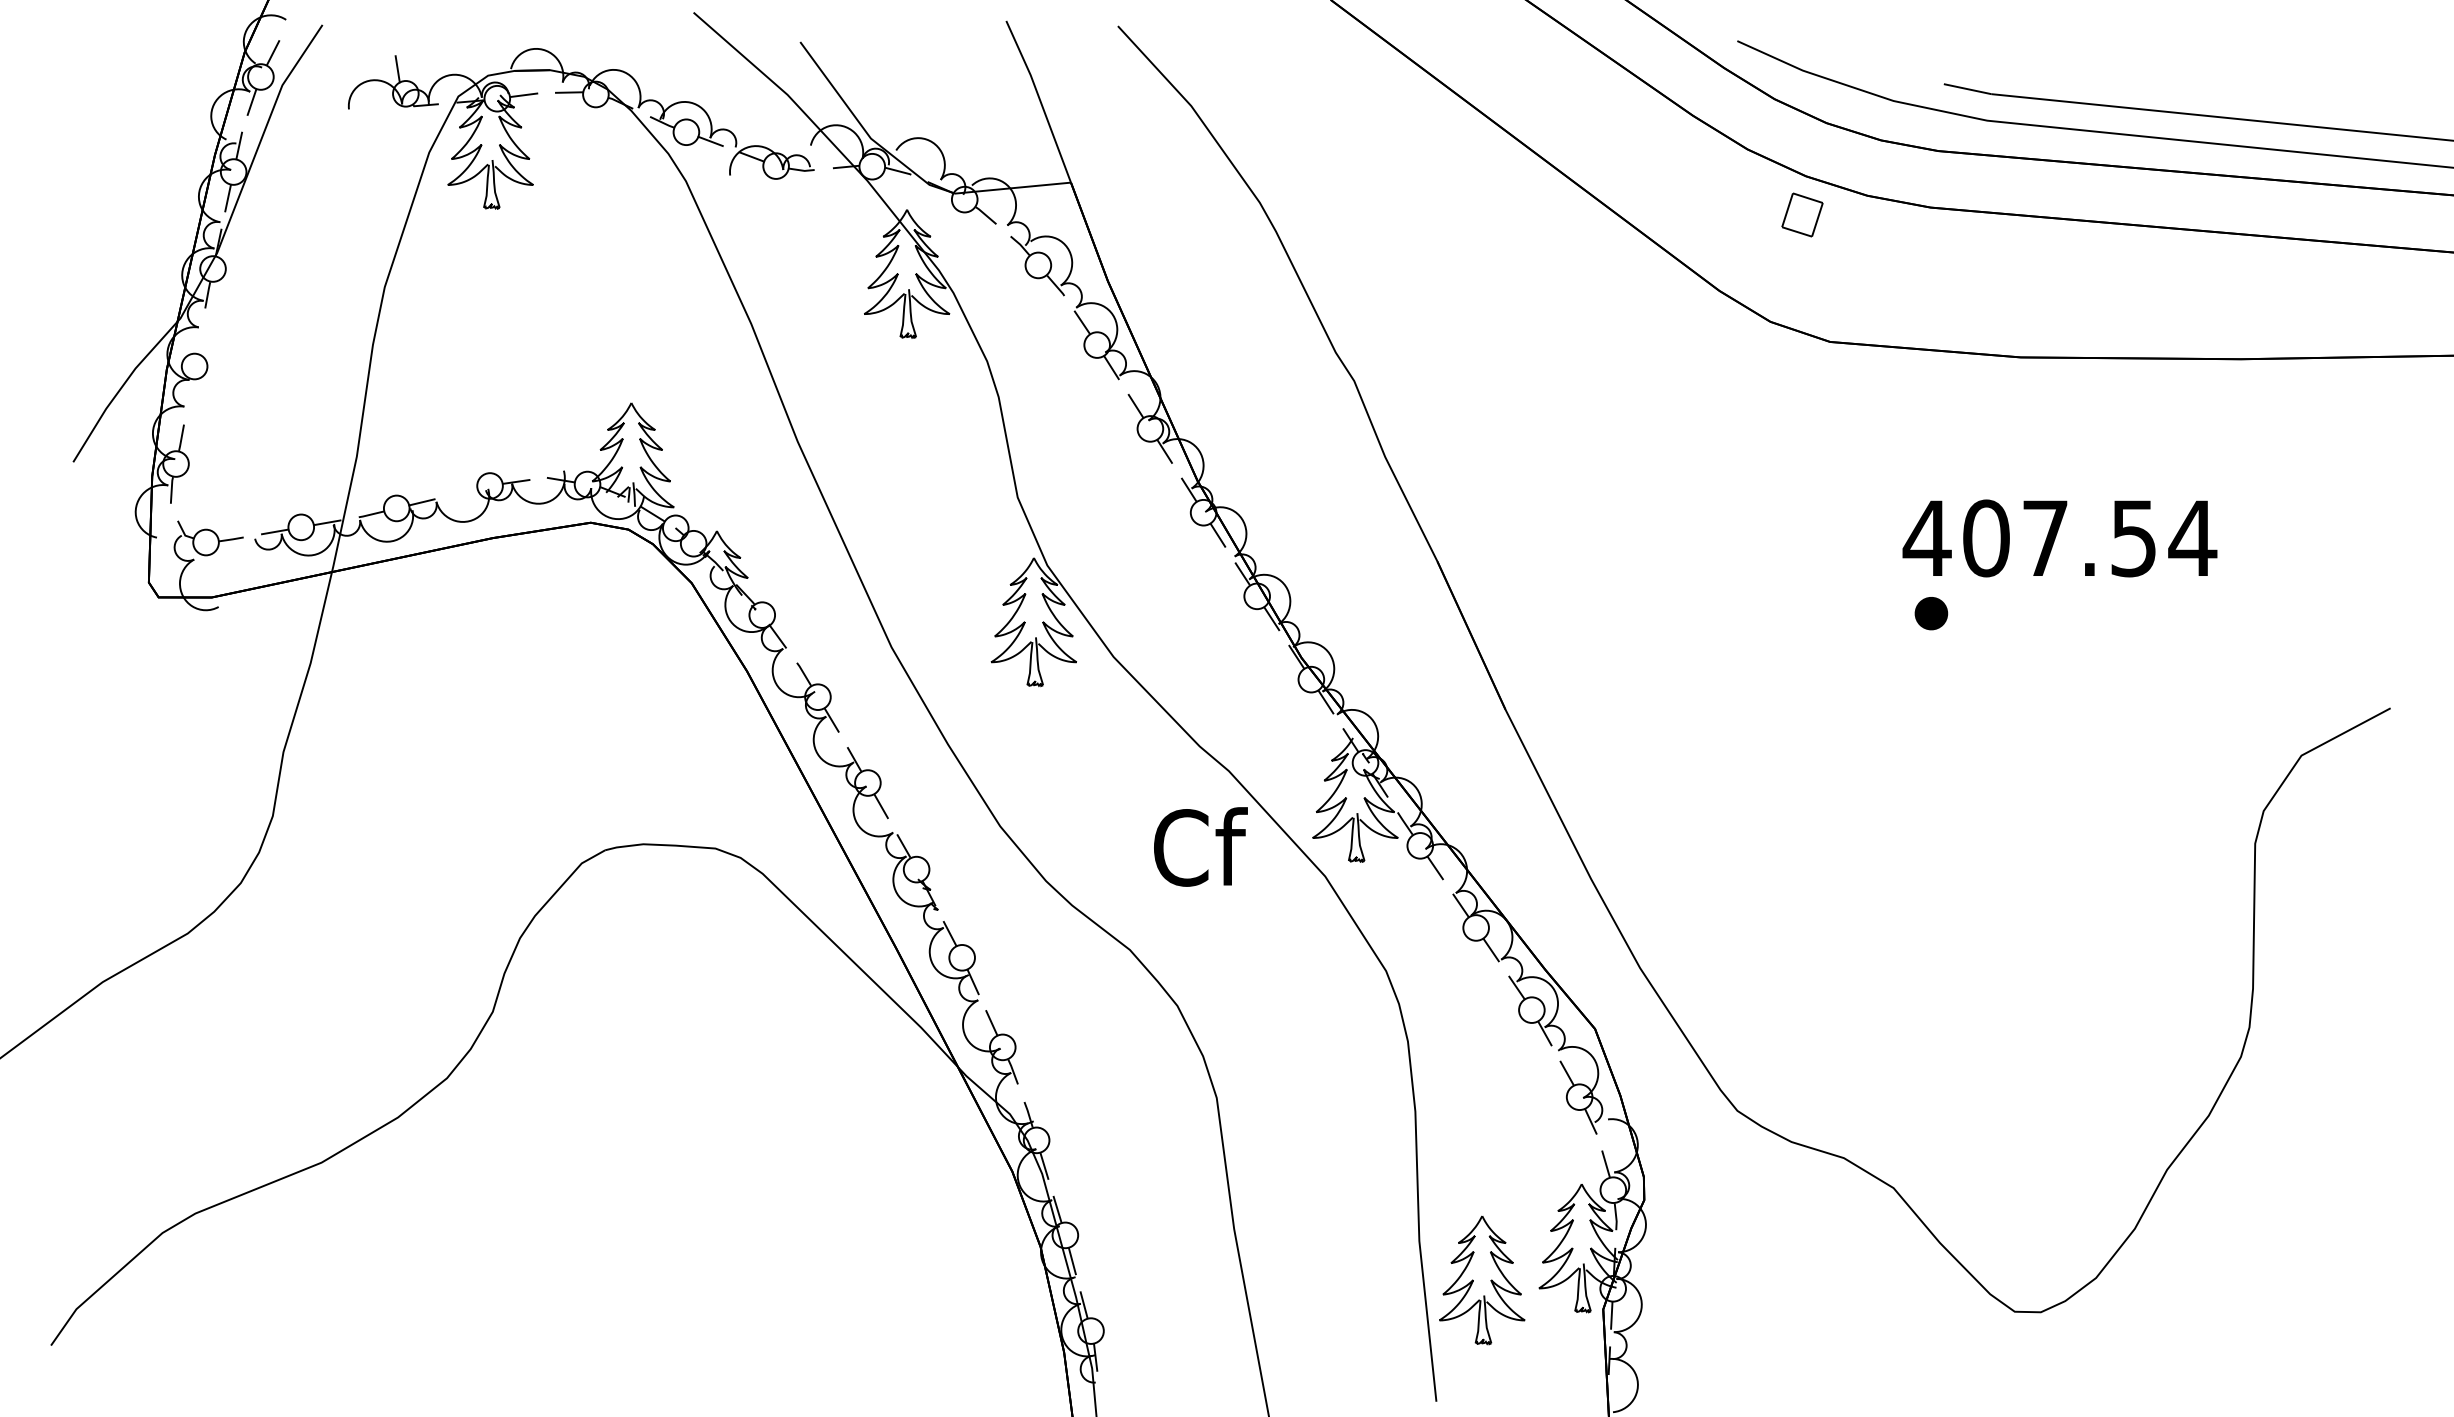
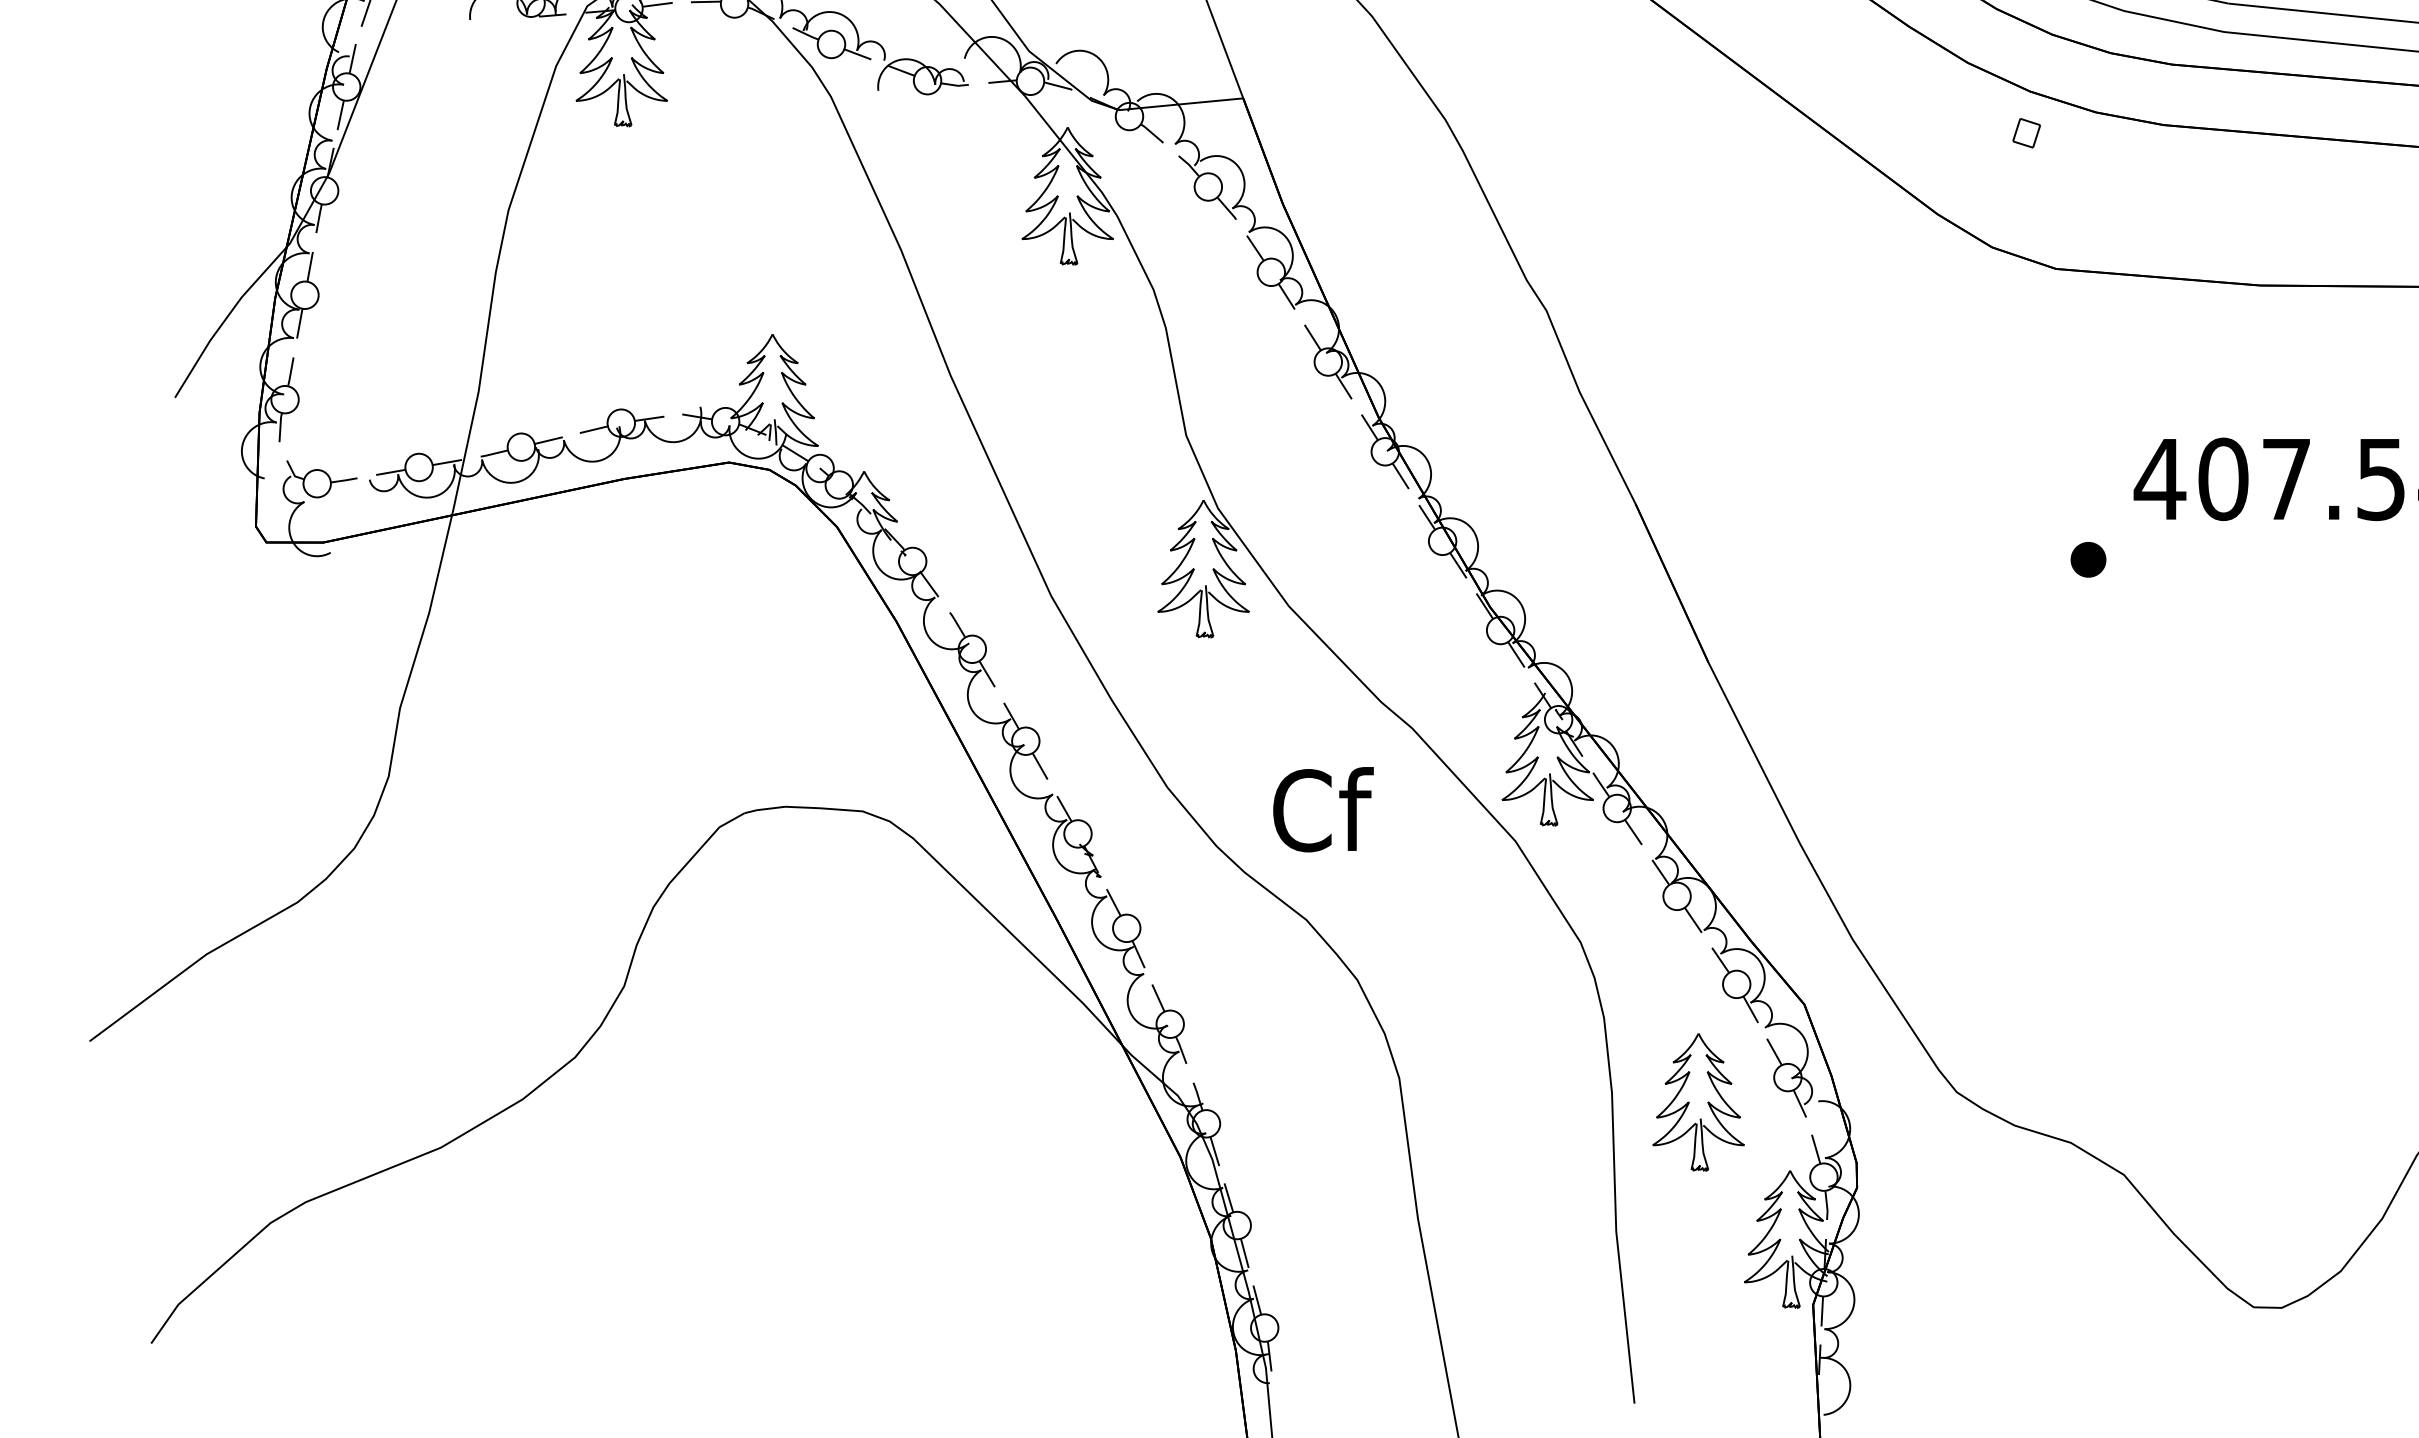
part: (1802, 215) -> (2026, 133), size x0.62
line: (199, 339) -> (310, 266), added
line: (189, 392) -> (299, 323), added
line: (464, 492) -> (593, 430), added
part: (1931, 613) -> (2088, 559), moved
text: (1200, 846) -> (1323, 809), moved
part: (1482, 1280) -> (1698, 1102), moved

